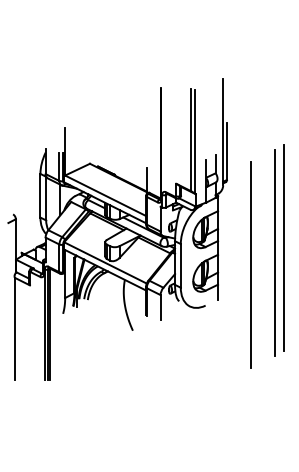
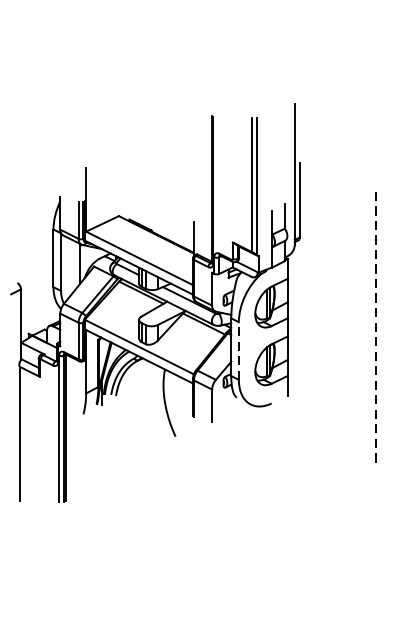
line: (284, 248) -> (375, 328), solid -> dashed
line: (275, 252) -> (363, 333), removed
line: (251, 264) -> (332, 349), removed
line: (180, 265) -> (238, 350), solid -> dashed

